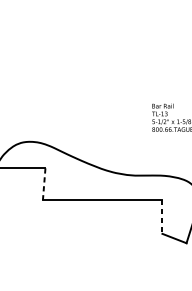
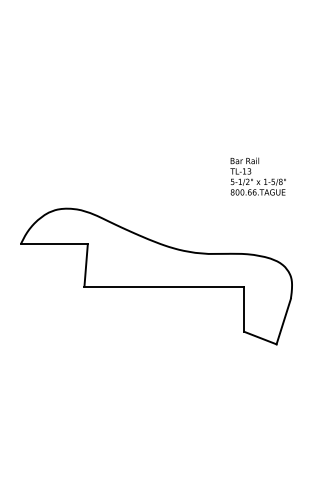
line: (44, 184) -> (86, 265), dashed -> solid
line: (162, 217) -> (244, 309), dashed -> solid

